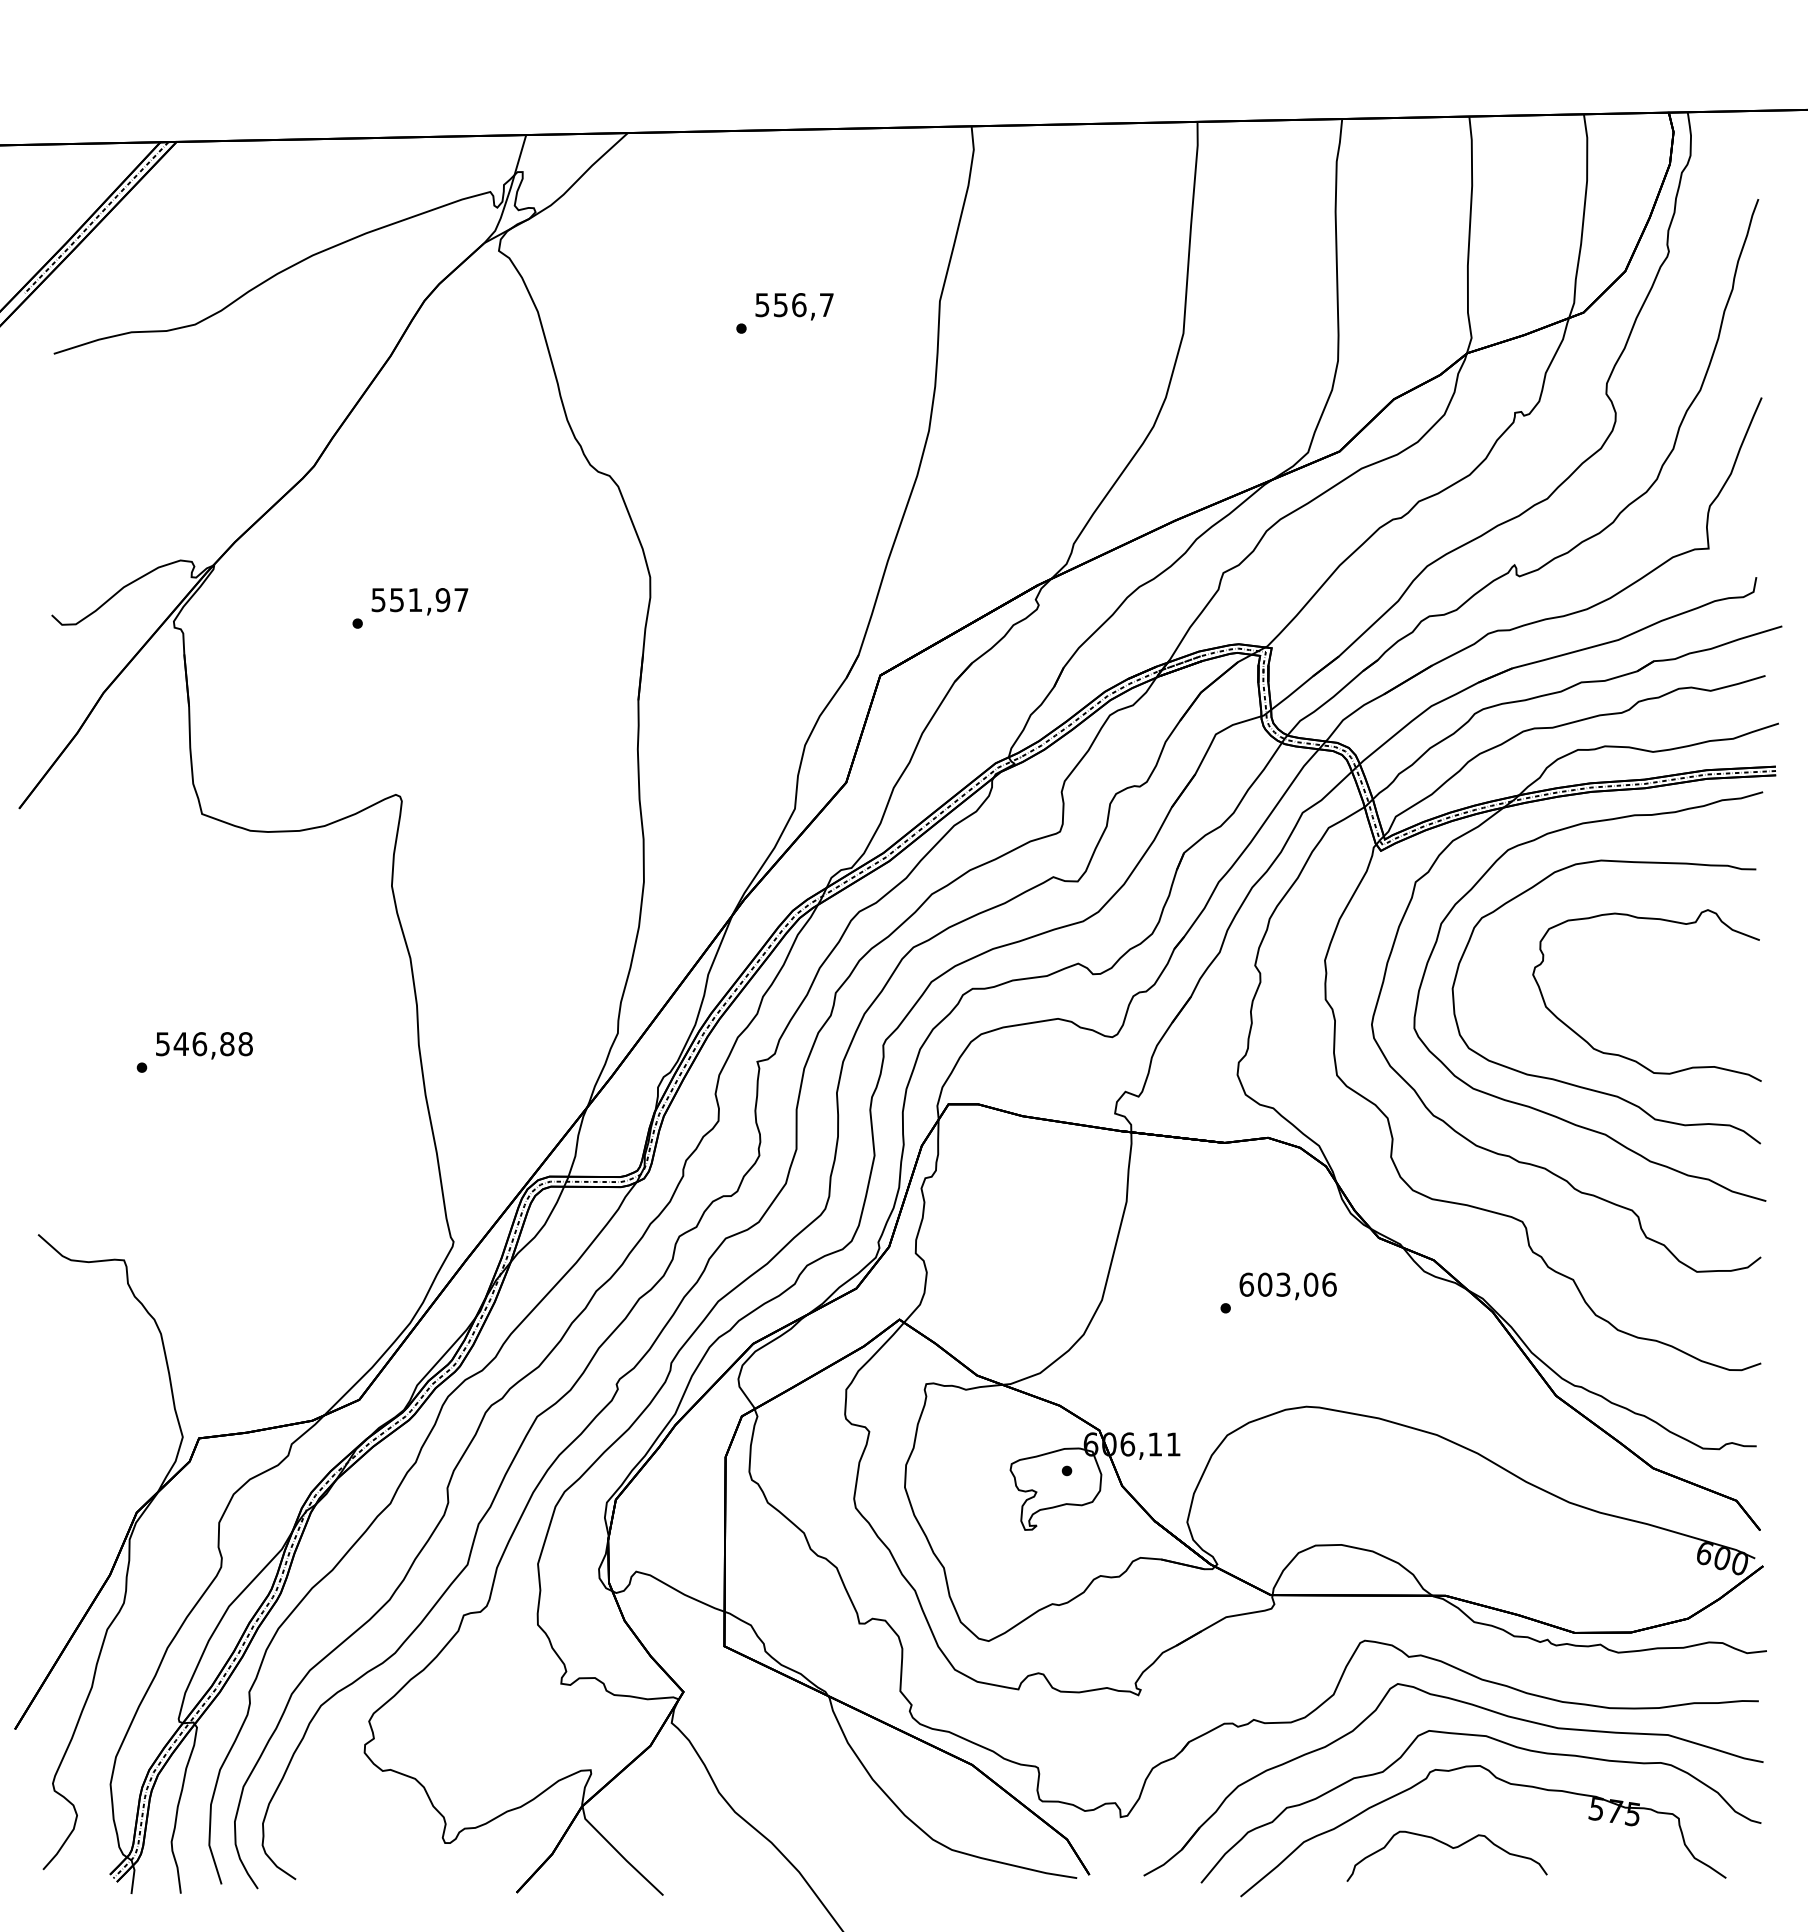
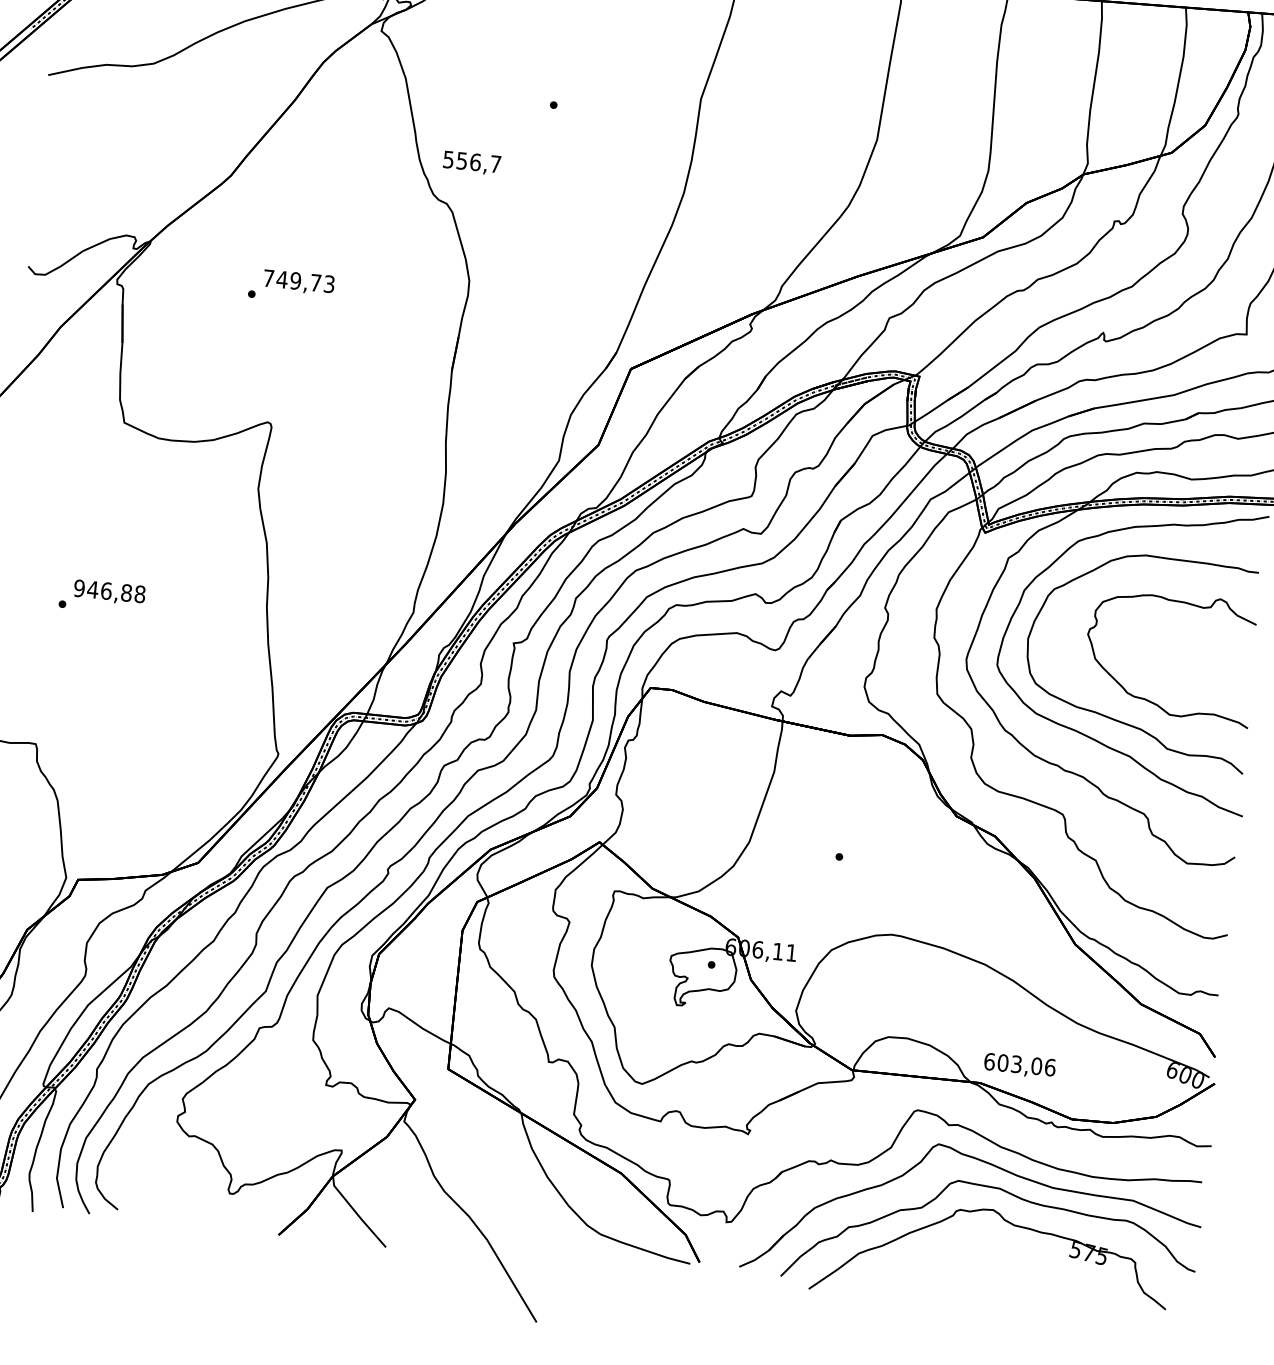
text: (794, 306) -> (472, 163), moved
text: (419, 600) -> (298, 281), 551,97 -> 749,73
text: (162, 1043) -> (79, 587), 546,88 -> 946,88
text: (1287, 1286) -> (1019, 1065), moved
curve: (1449, 1847) -> (965, 1267), removed

